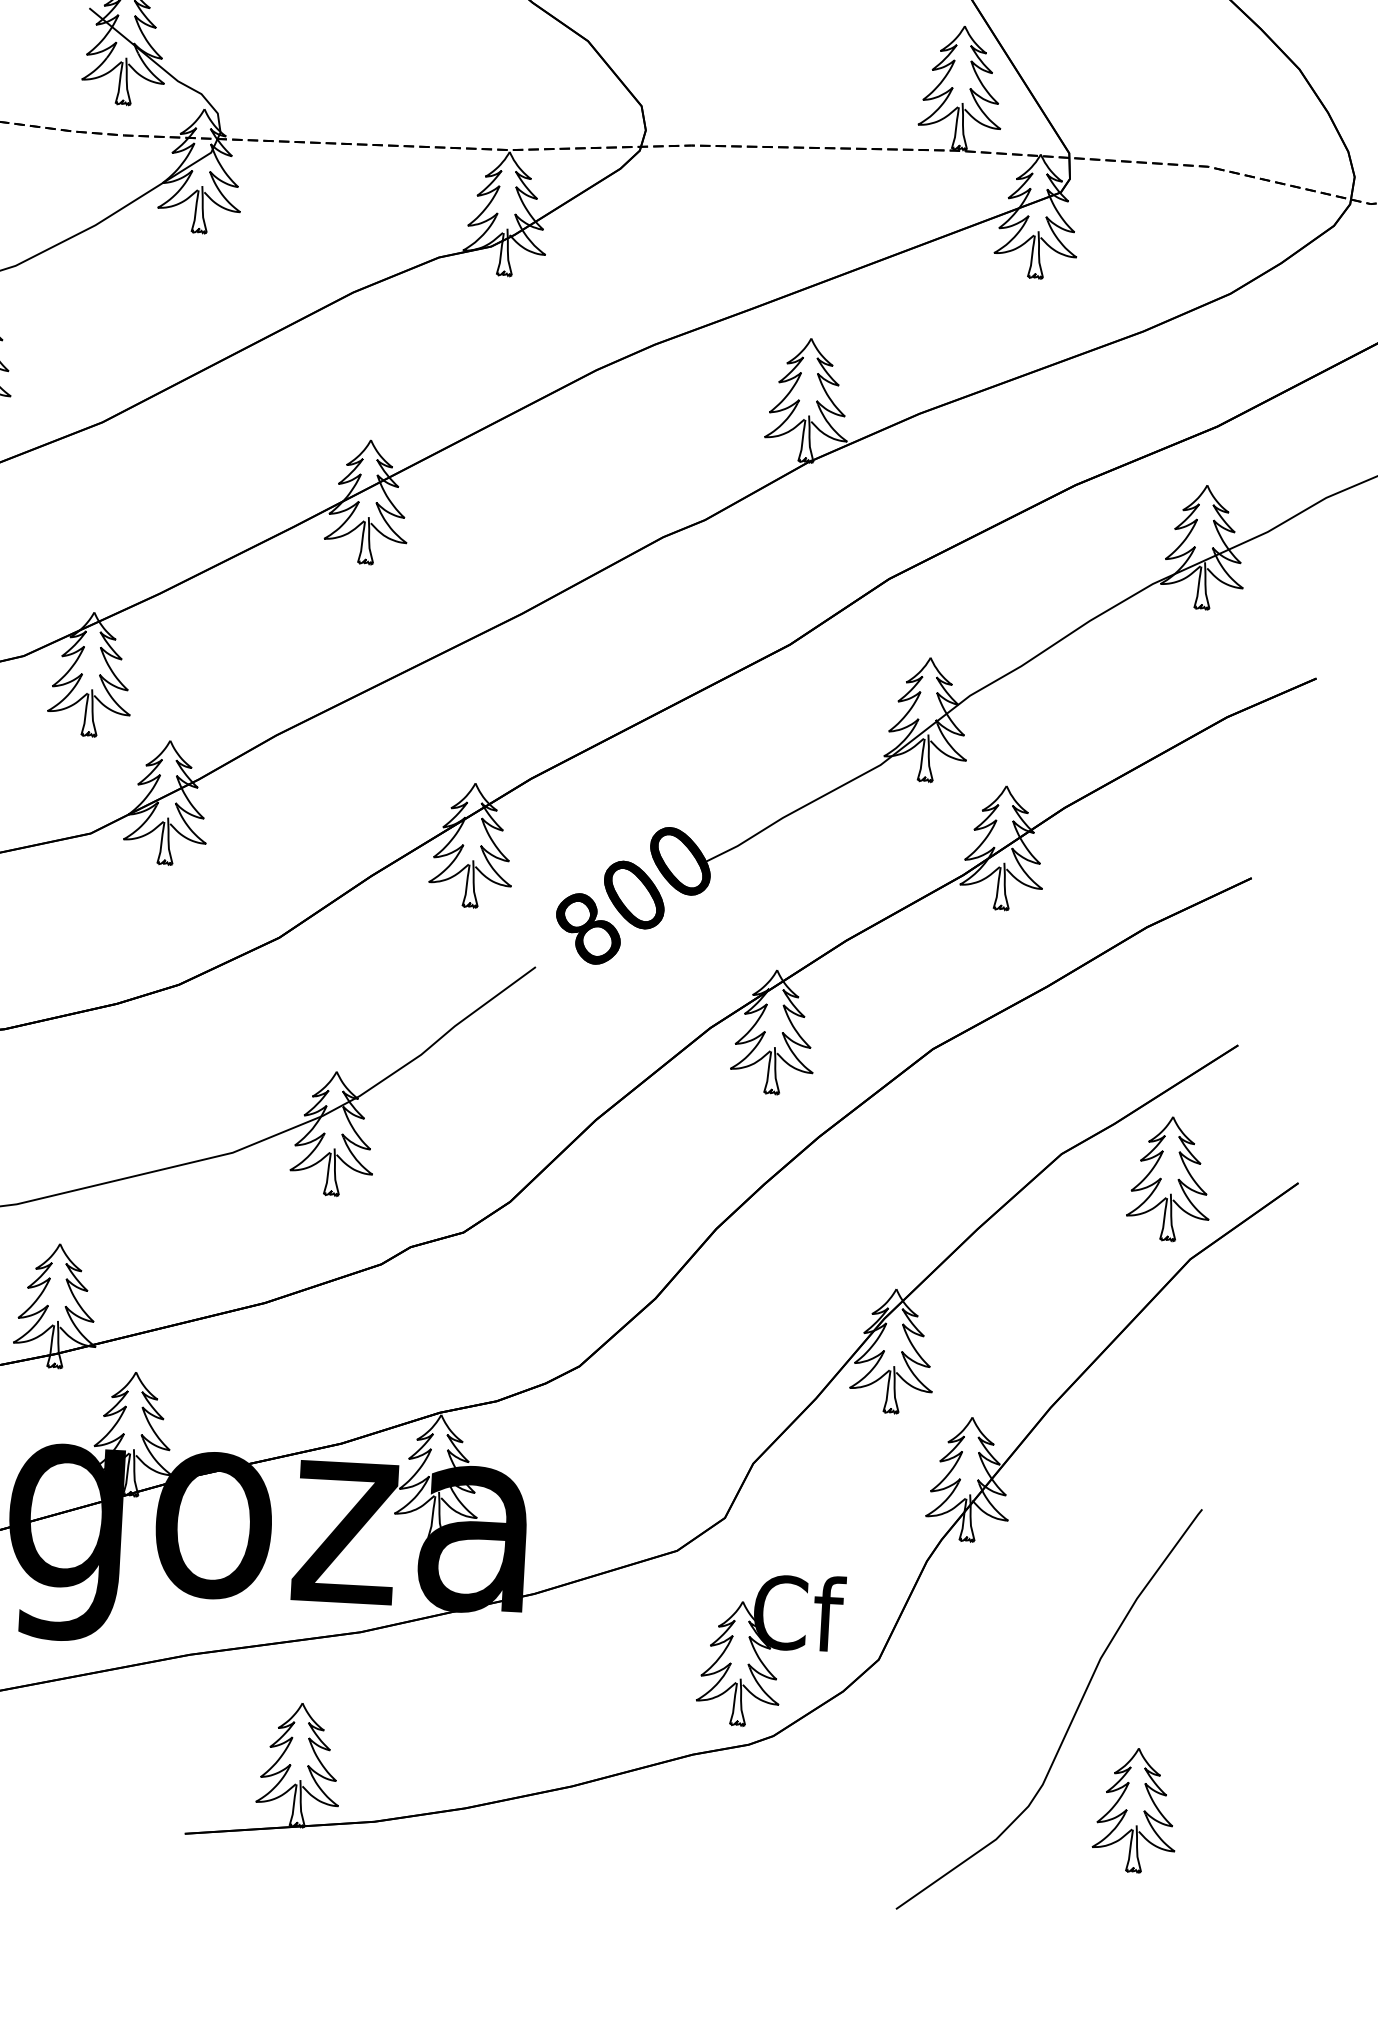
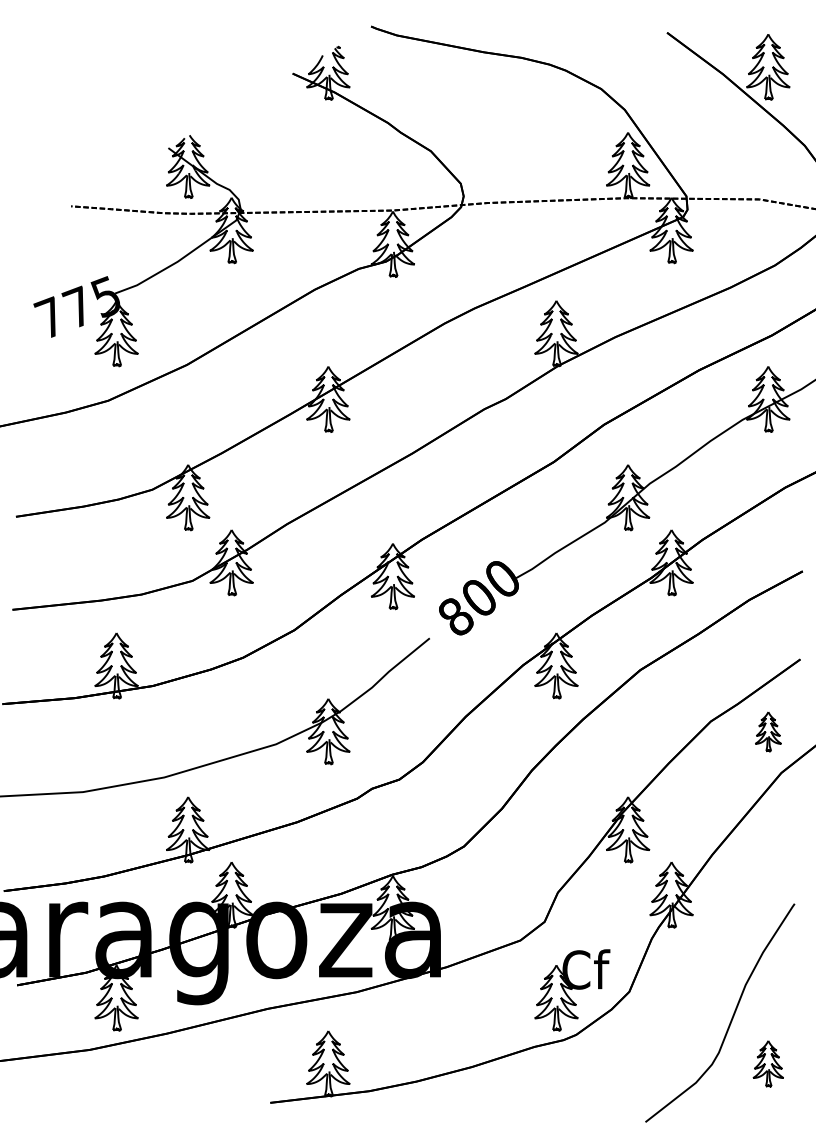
part: (1170, 1179) -> (768, 731), size x0.6
part: (1135, 1810) -> (768, 1063), size x0.7

